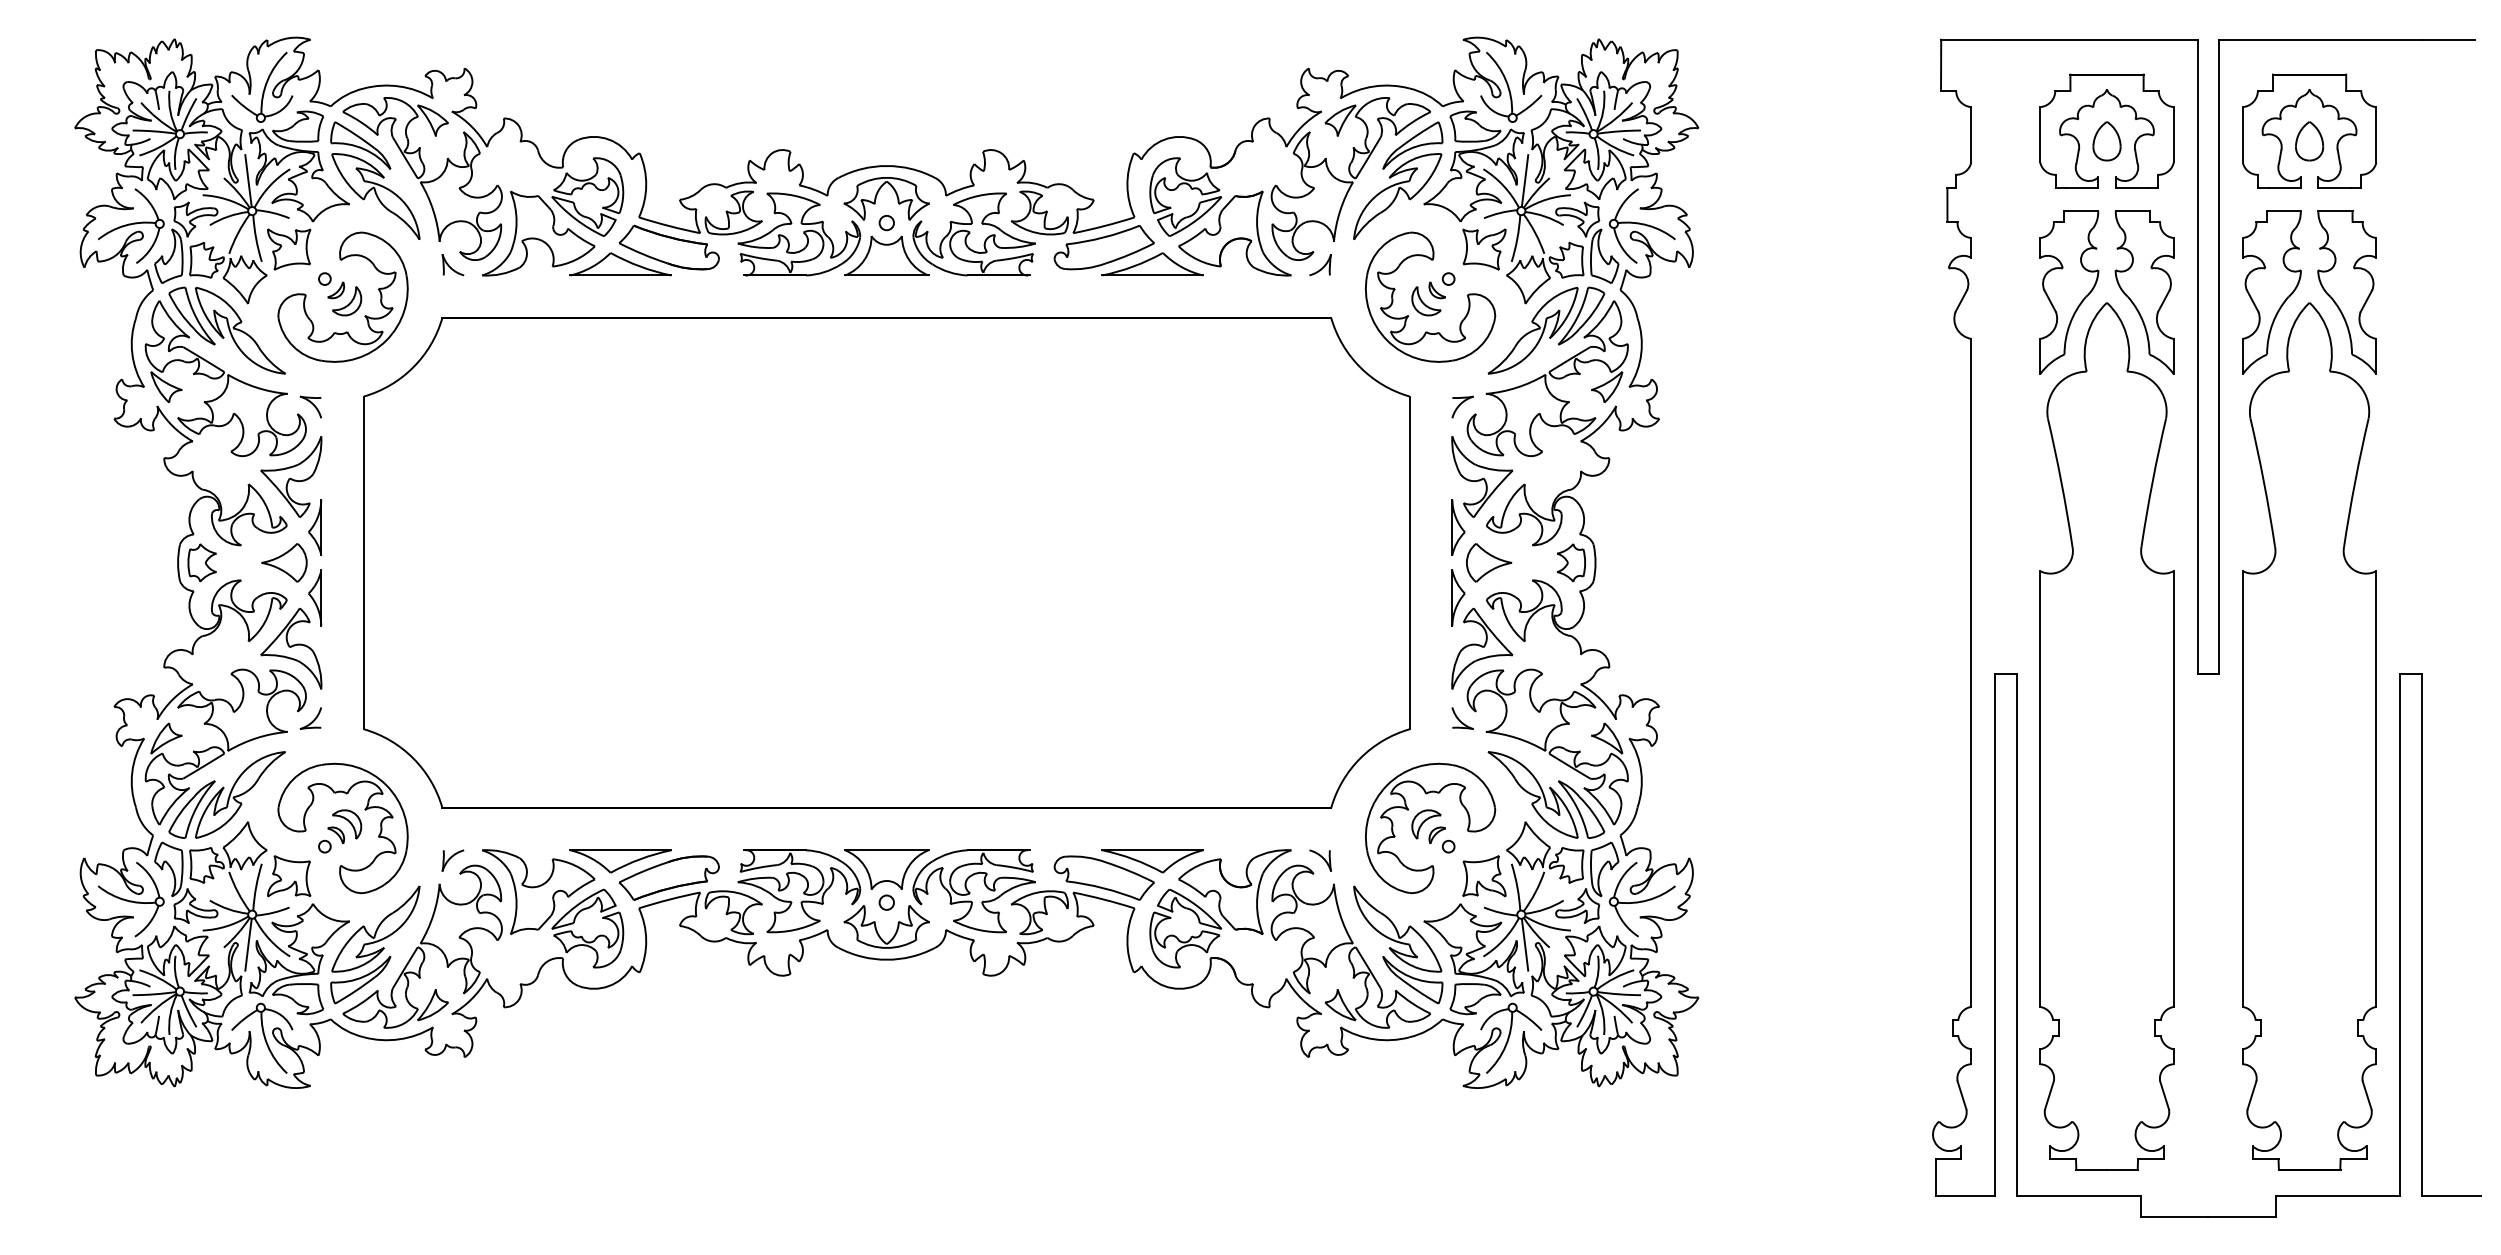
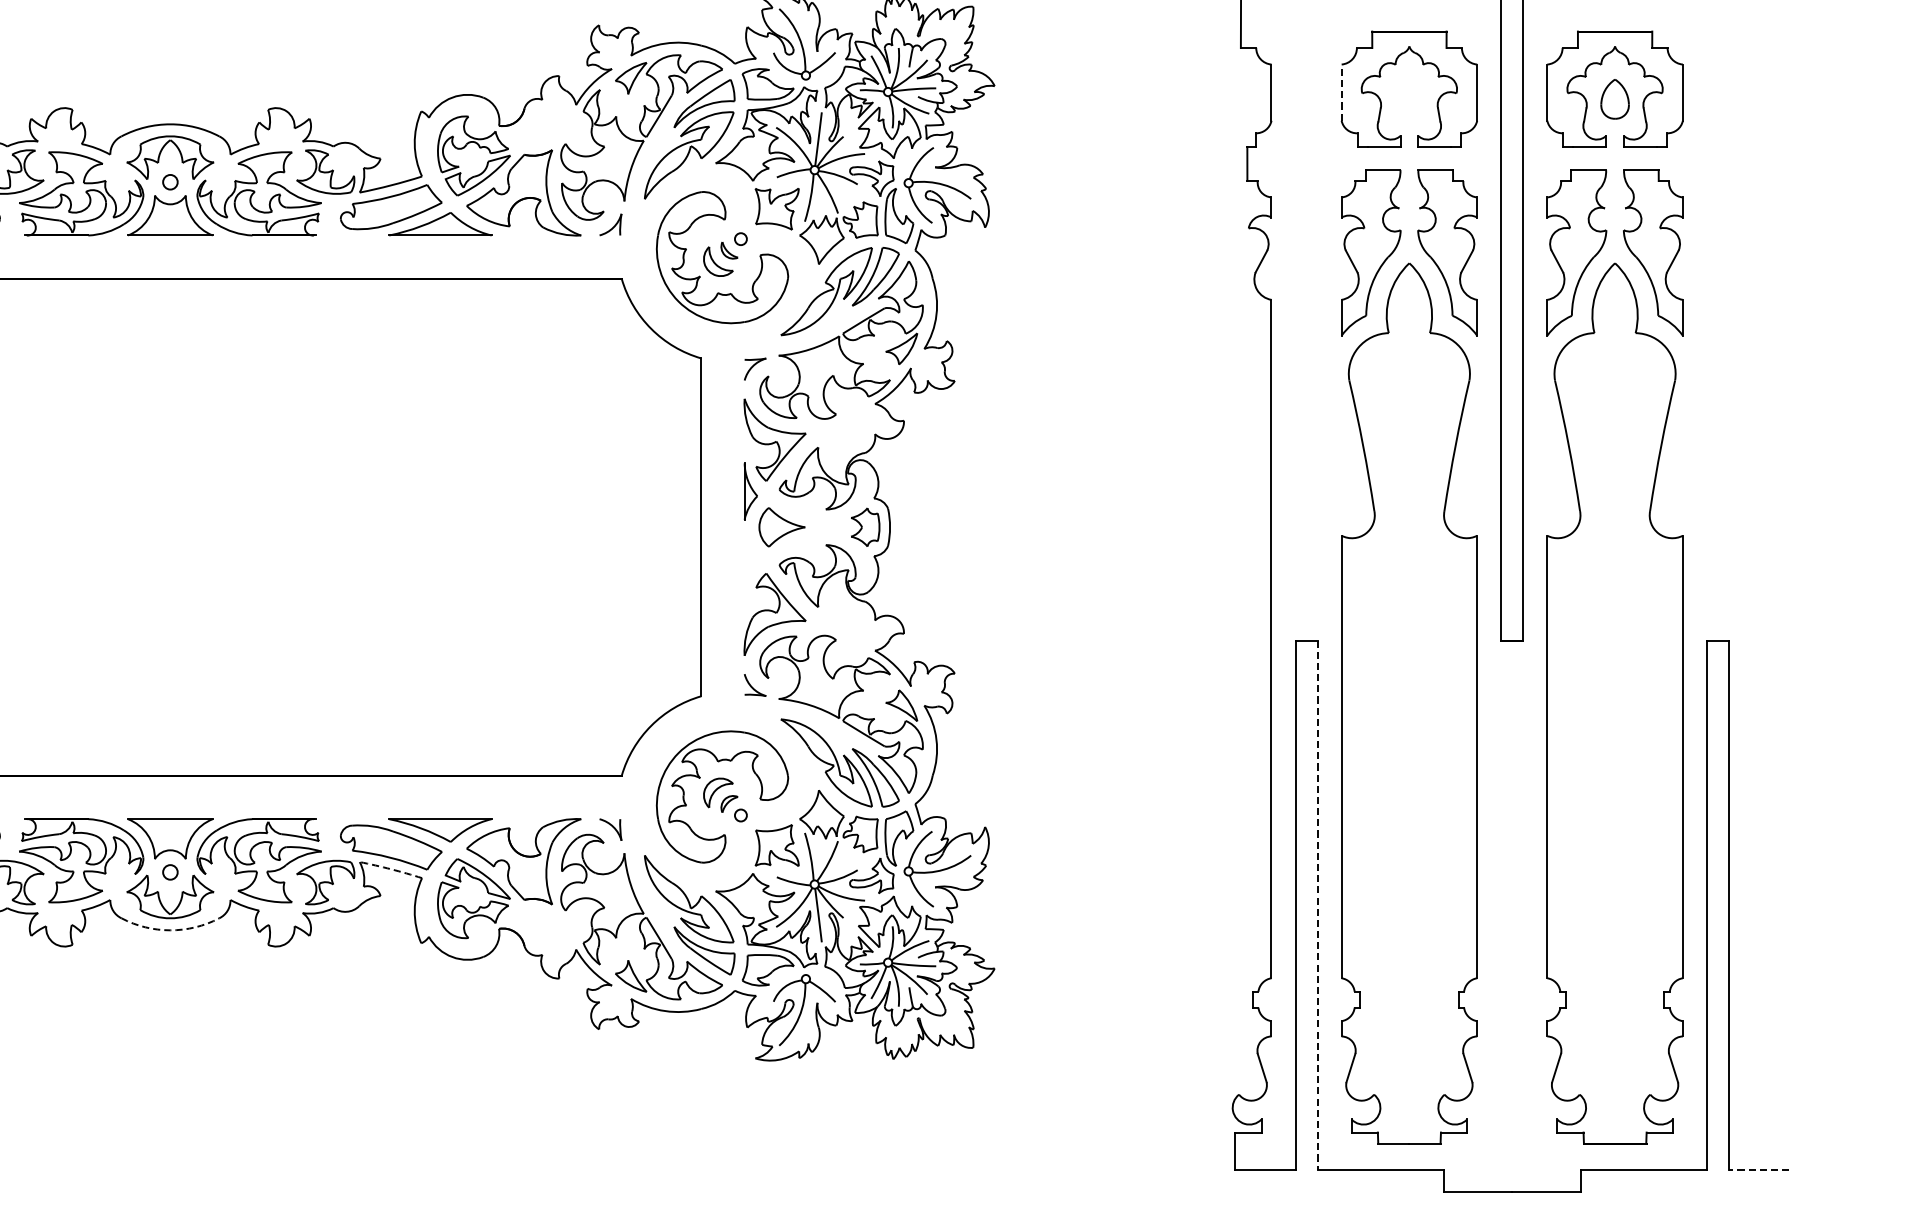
line: (2040, 134) -> (1341, 92), solid -> dashed
part: (2106, 141) -> (1408, 99), removed
part: (1458, 597) -> (750, 562), removed
arc: (1104, 899) -> (391, 869), solid -> dashed
line: (2016, 935) -> (1317, 905), solid -> dashed
arc: (886, 959) -> (170, 930), solid -> dashed
line: (2451, 1195) -> (1759, 1169), solid -> dashed

